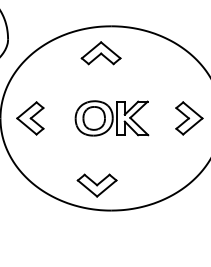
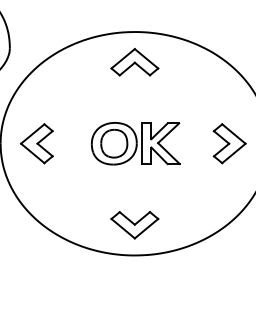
part: (100, 53) -> (134, 62), moved
part: (96, 185) -> (134, 225), moved

